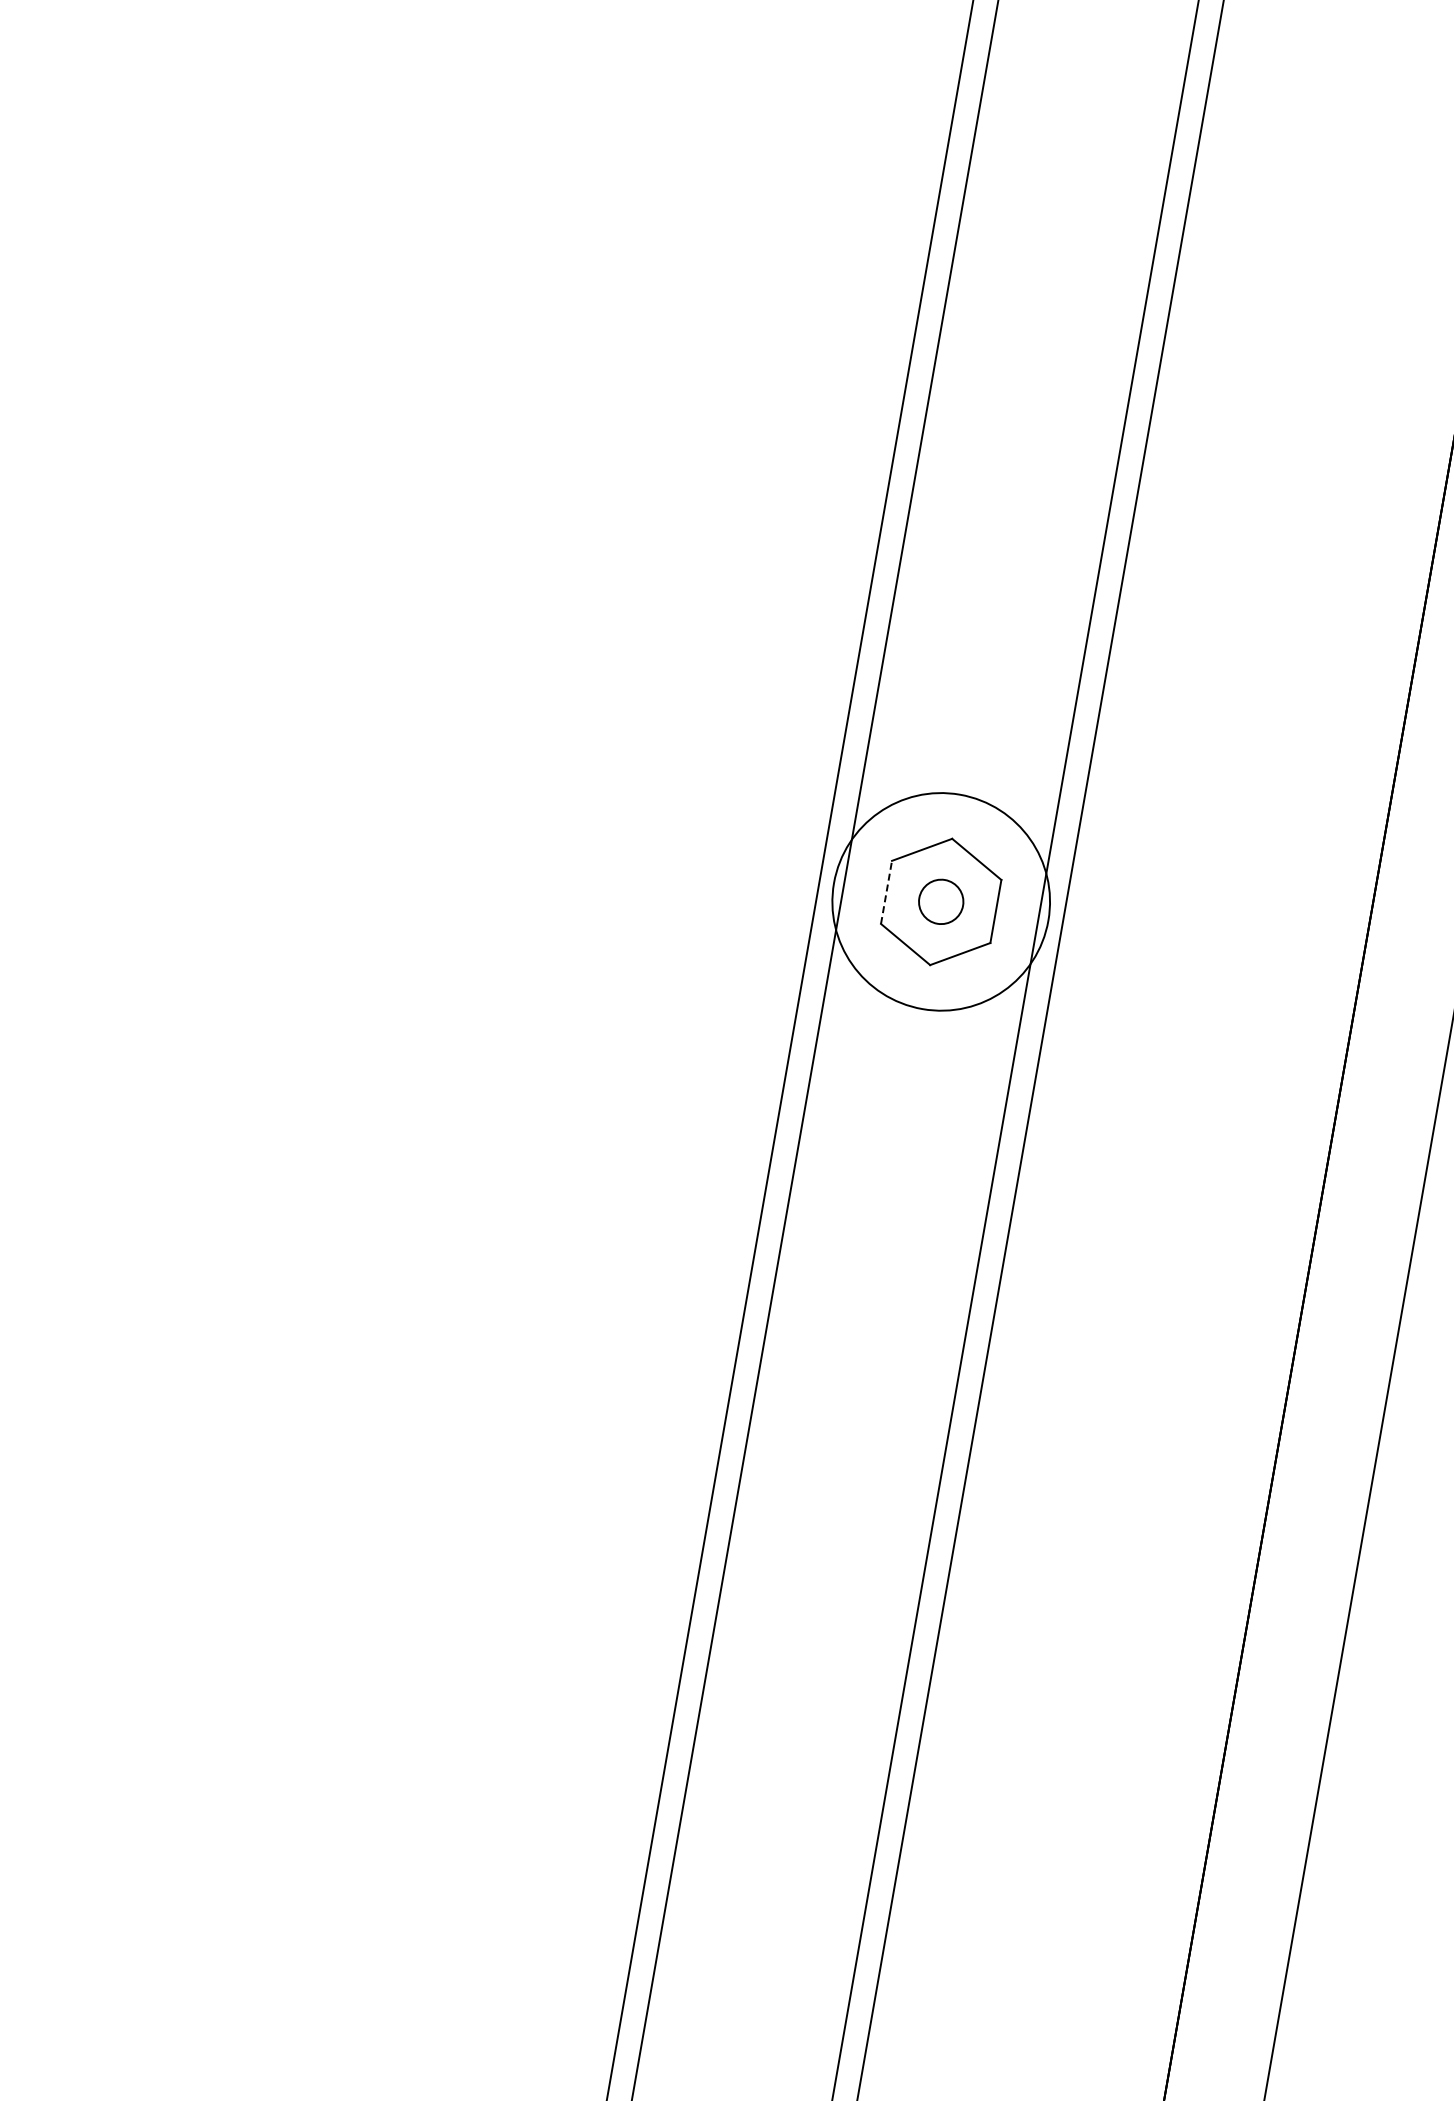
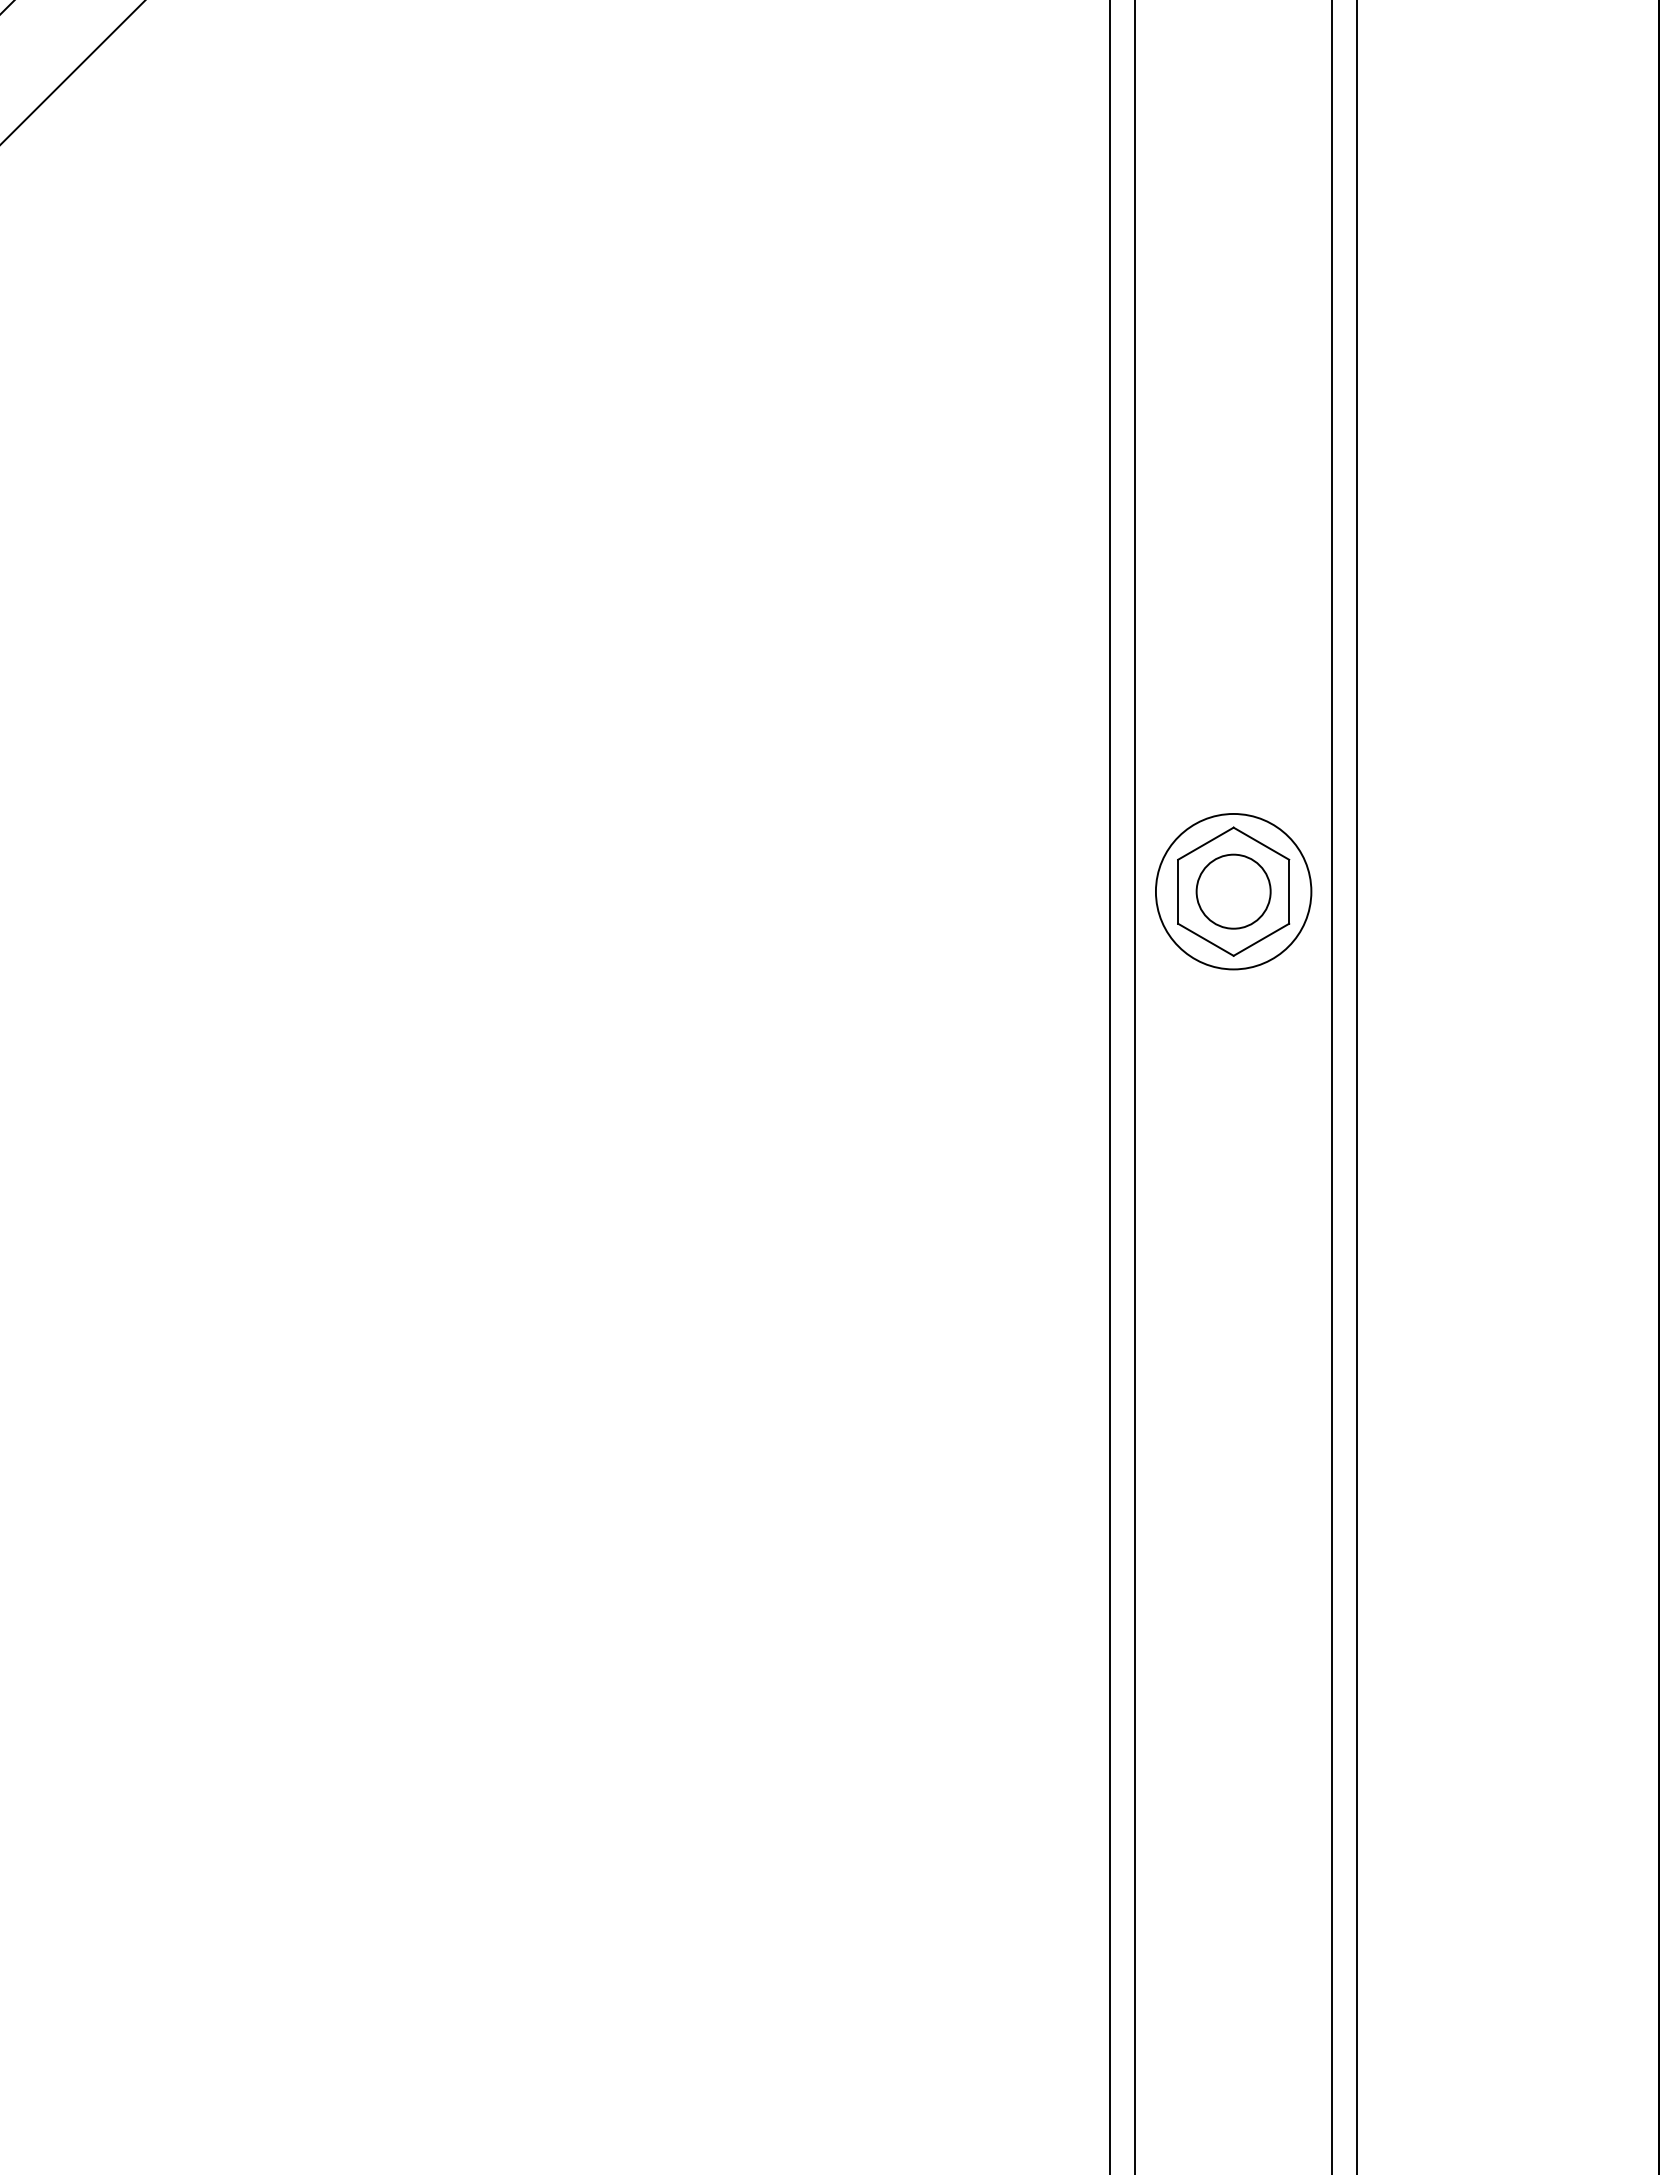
line: (886, 892) -> (1178, 891), dashed -> solid
circle: (941, 901) -> (1233, 891), size x0.71
circle: (941, 901) -> (1233, 891), size x1.67

